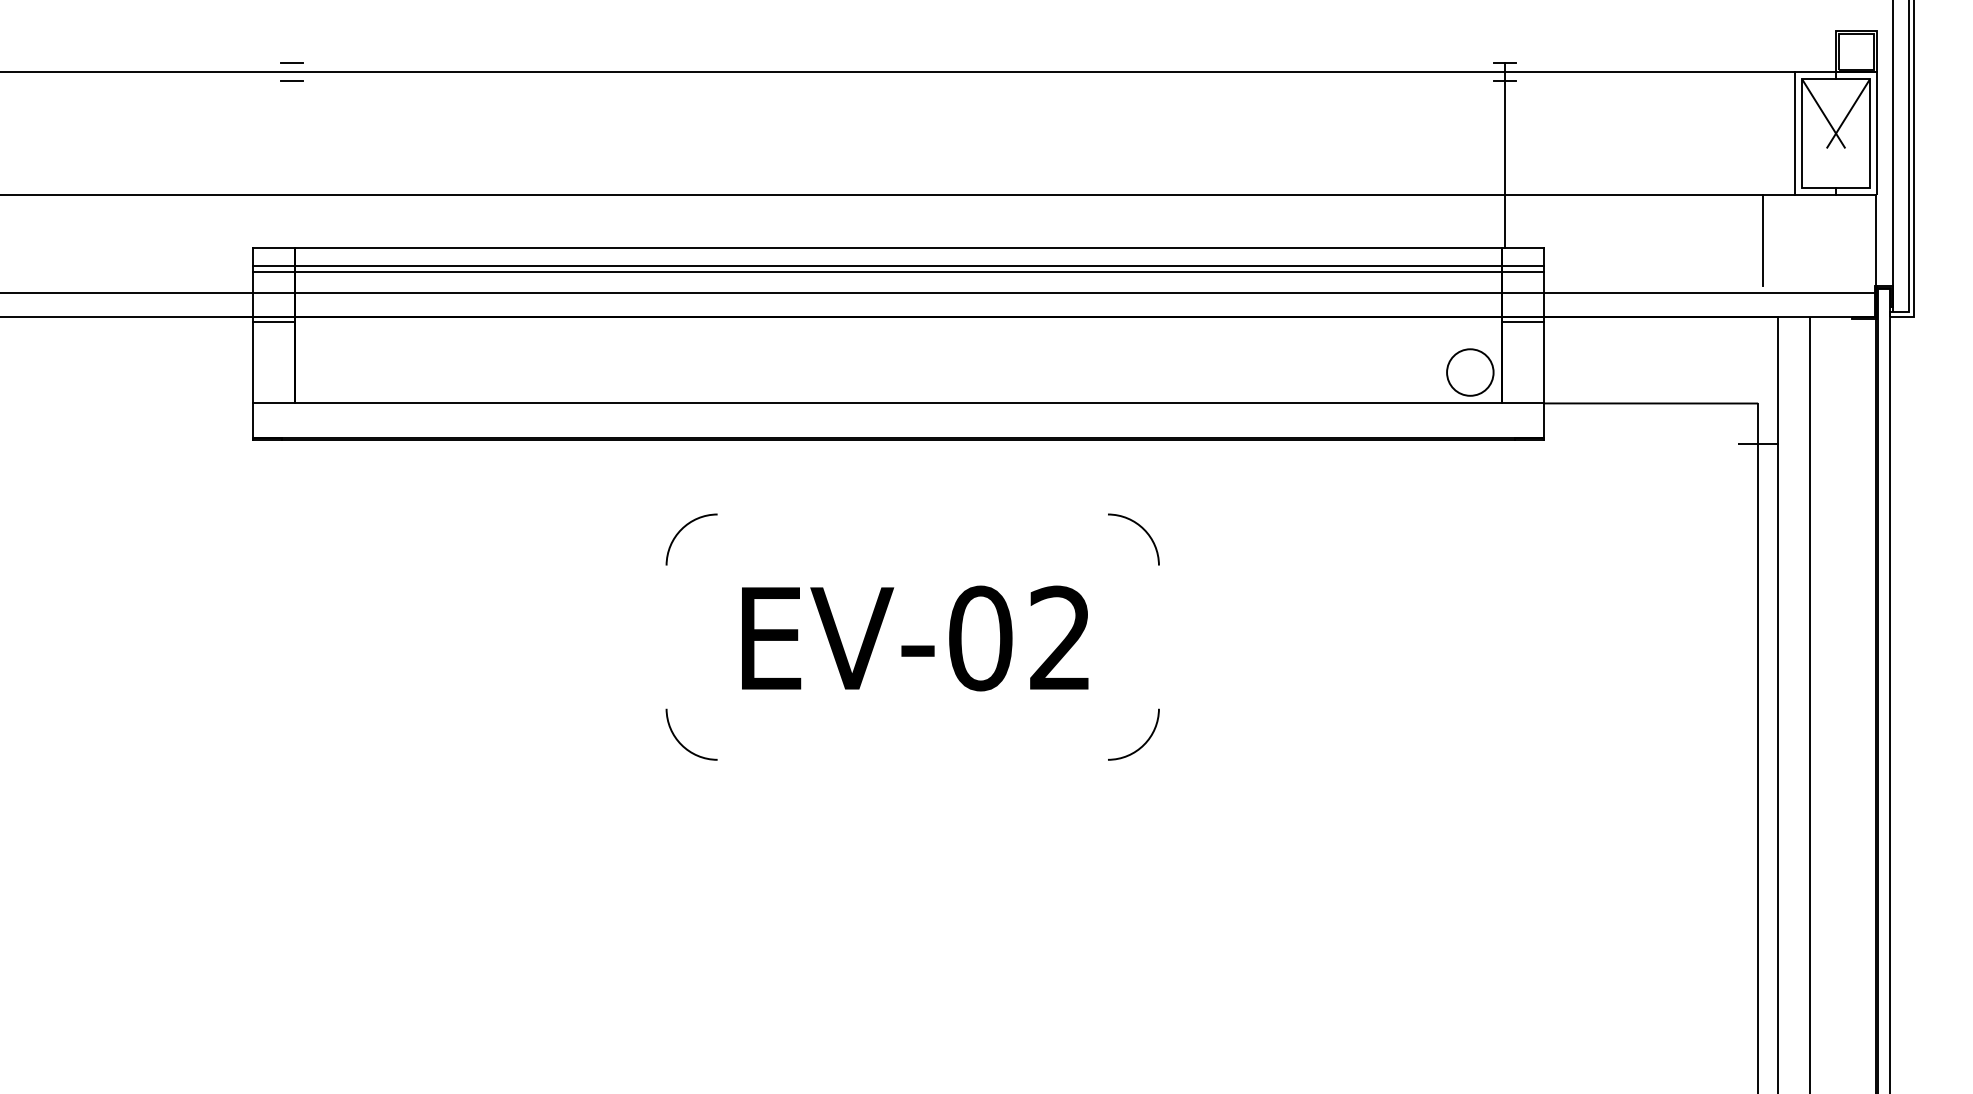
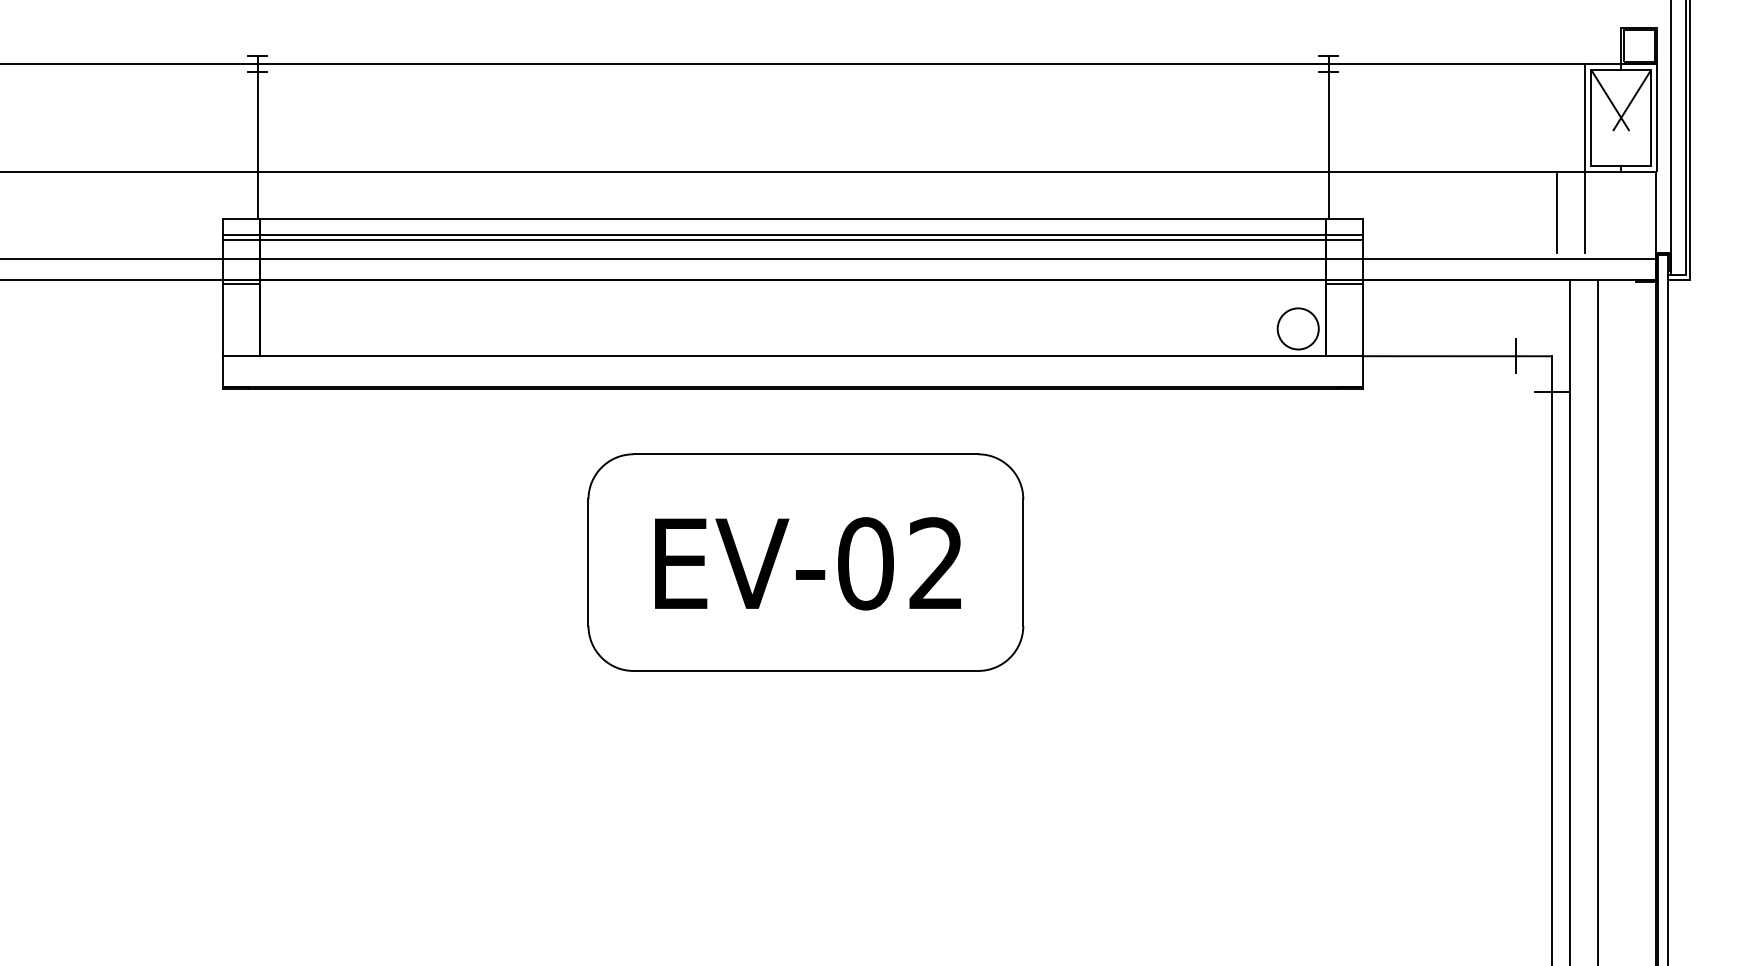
line: (291, 155) -> (257, 137), added
line: (1795, 240) -> (1585, 212), added
line: (1717, 403) -> (1516, 356), added
line: (912, 514) -> (805, 454), added
line: (666, 636) -> (588, 562), added
line: (1158, 636) -> (1022, 562), added
line: (912, 759) -> (805, 670), added

